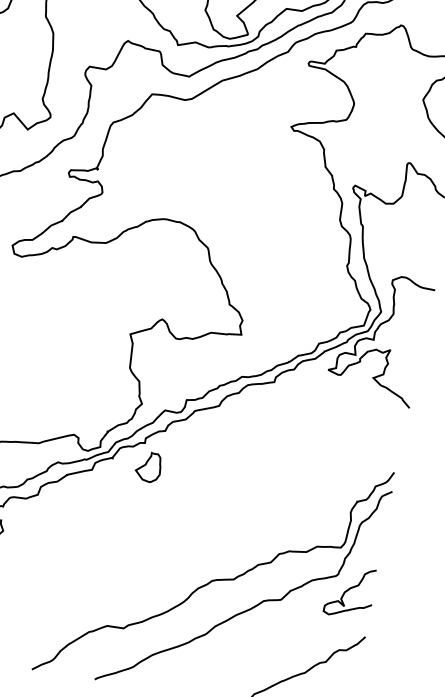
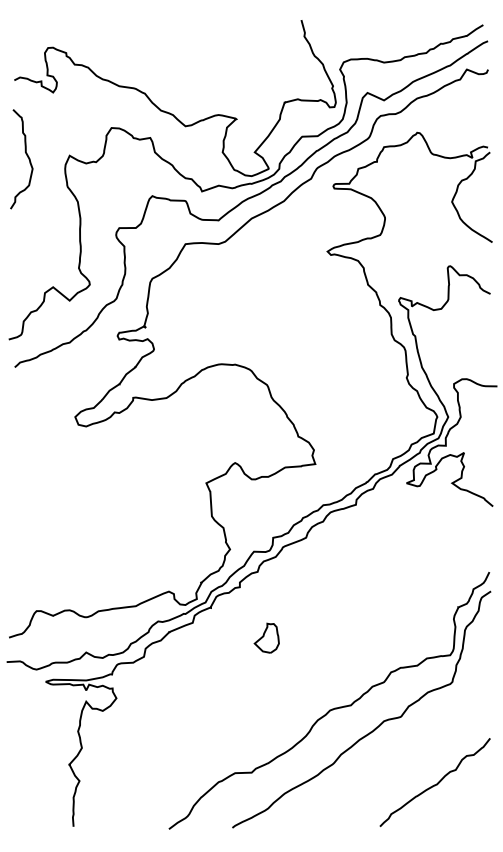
part: (148, 466) -> (266, 637), moved
curve: (349, 590) -> (466, 695), removed

